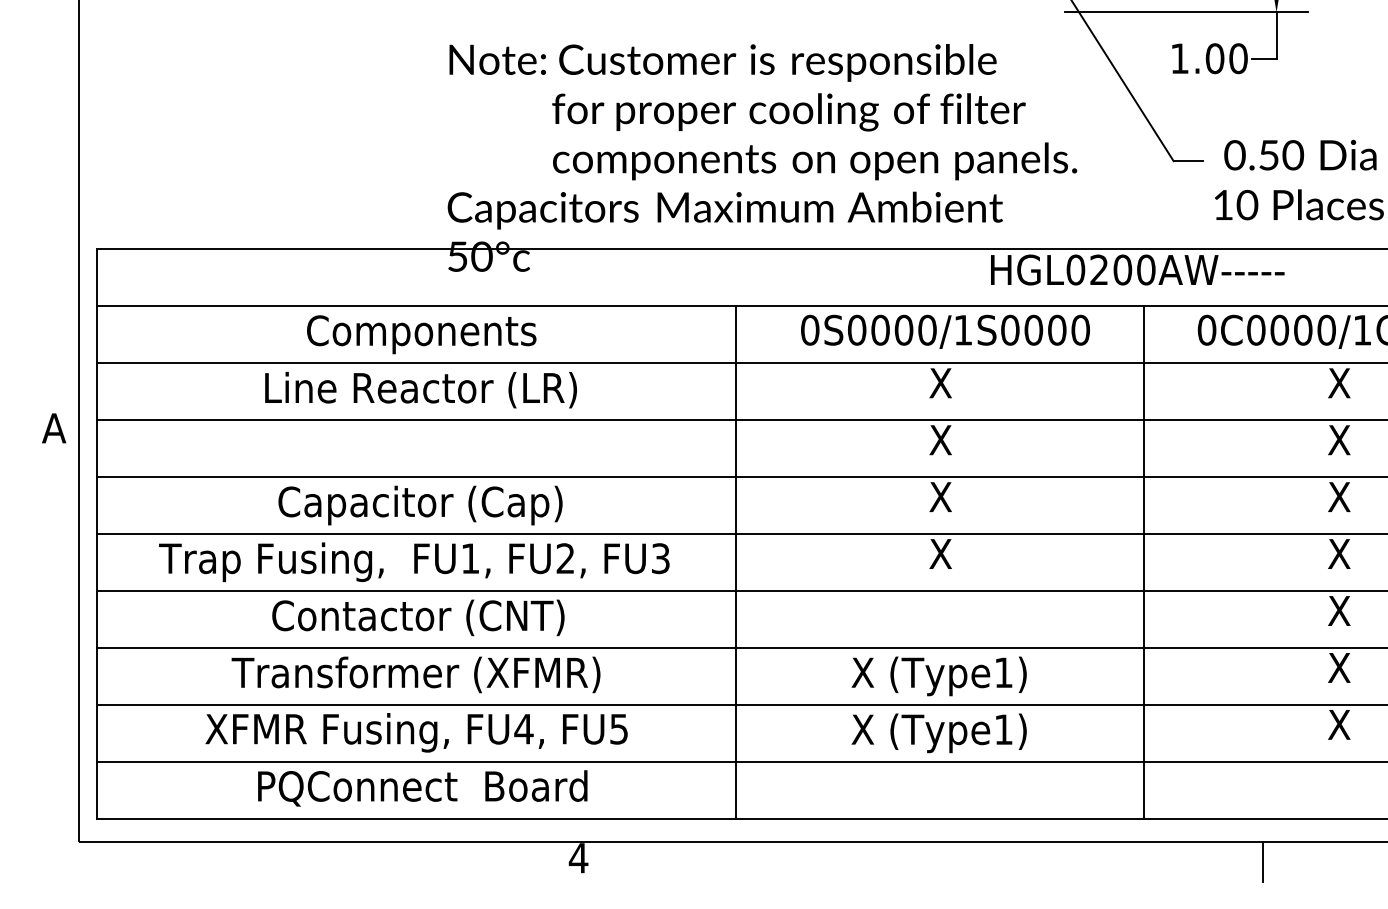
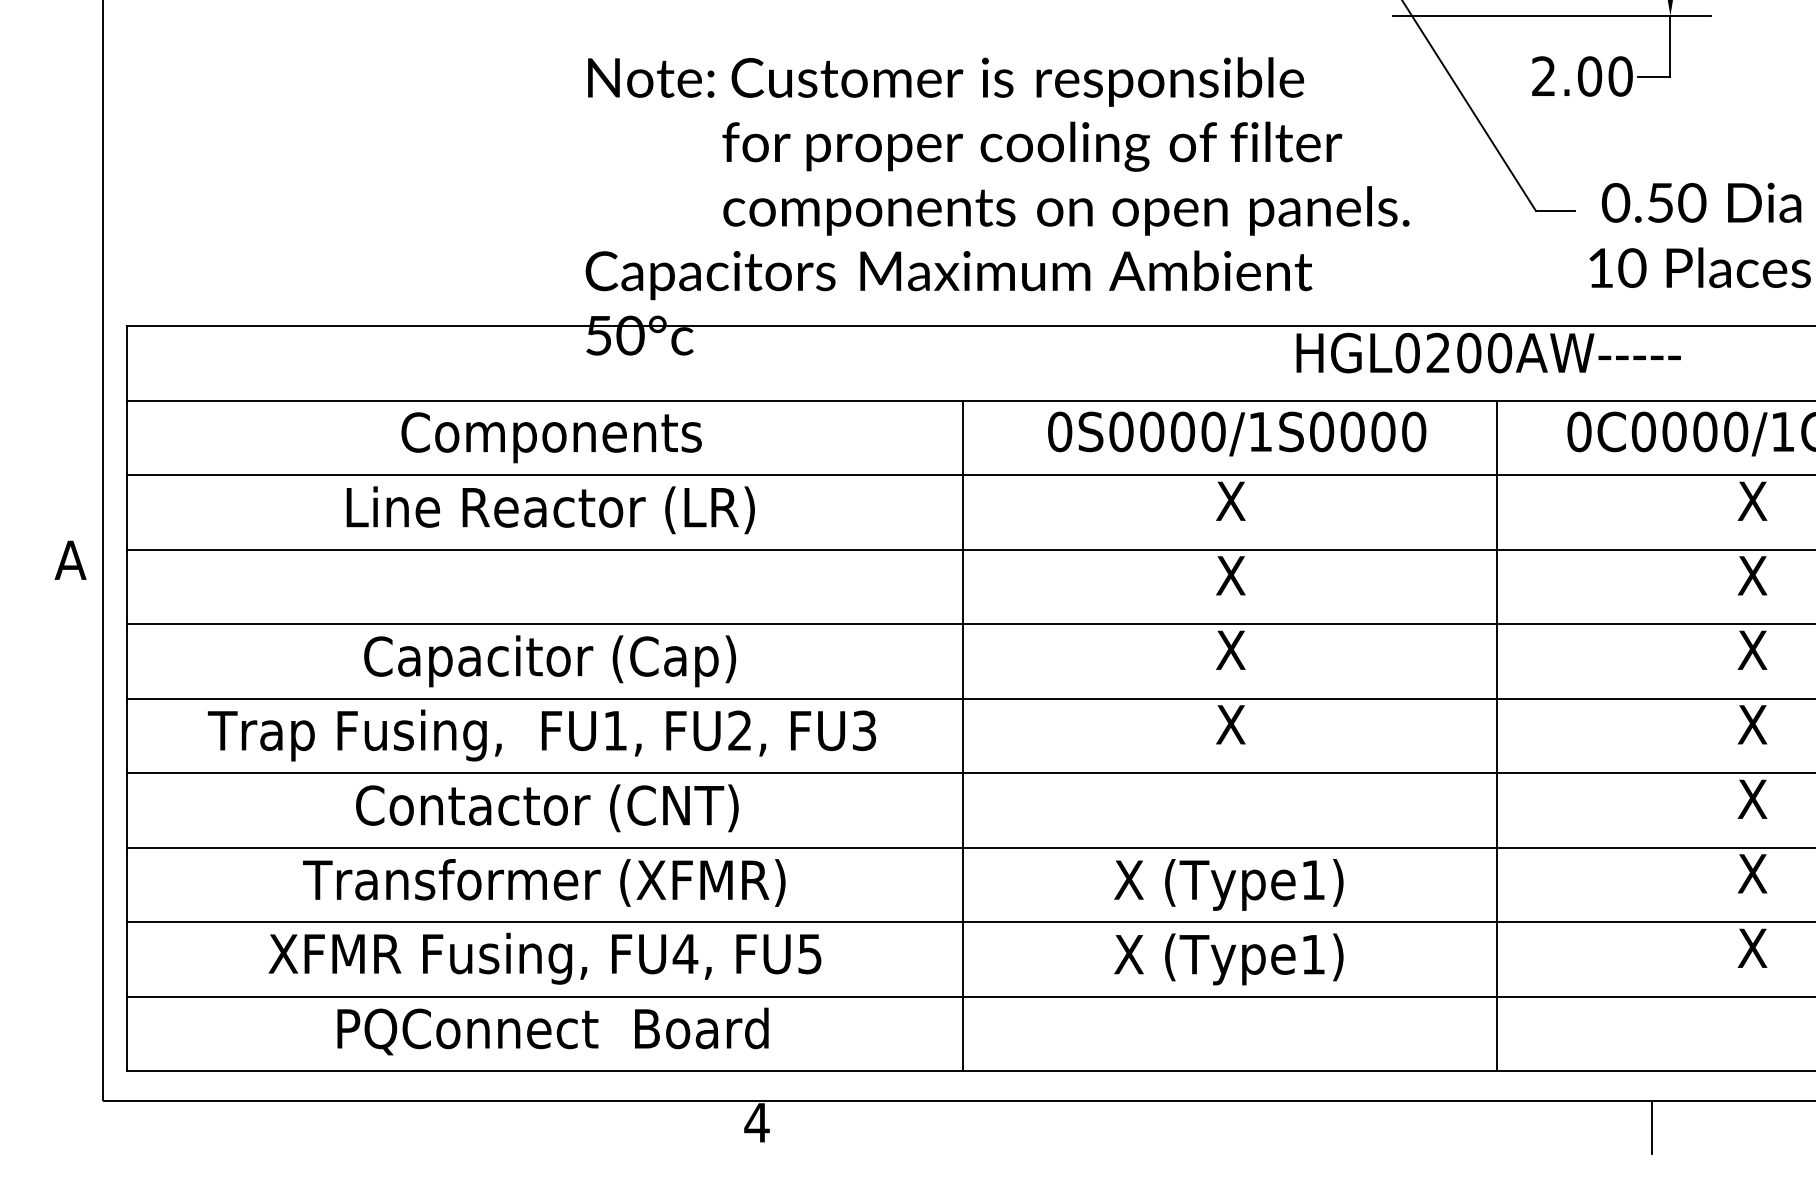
text: (1179, 57) -> (1543, 75), 1.00 -> 2.00

